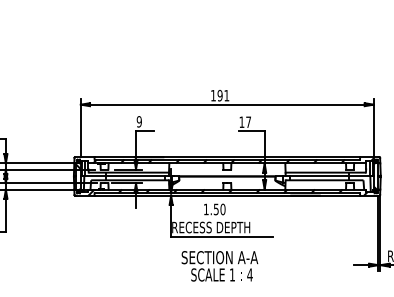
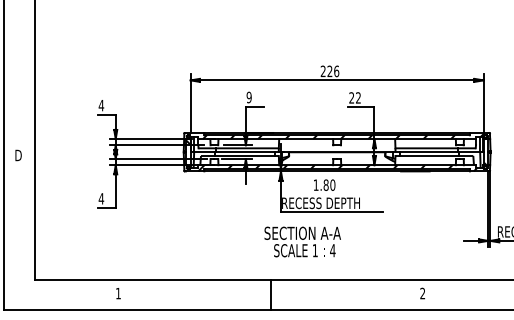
text: (219, 95) -> (329, 71), 191 -> 226
text: (244, 121) -> (354, 97), 17 -> 22
text: (215, 208) -> (325, 184), 1.50 -> 1.80
text: (219, 265) -> (302, 241), moved

